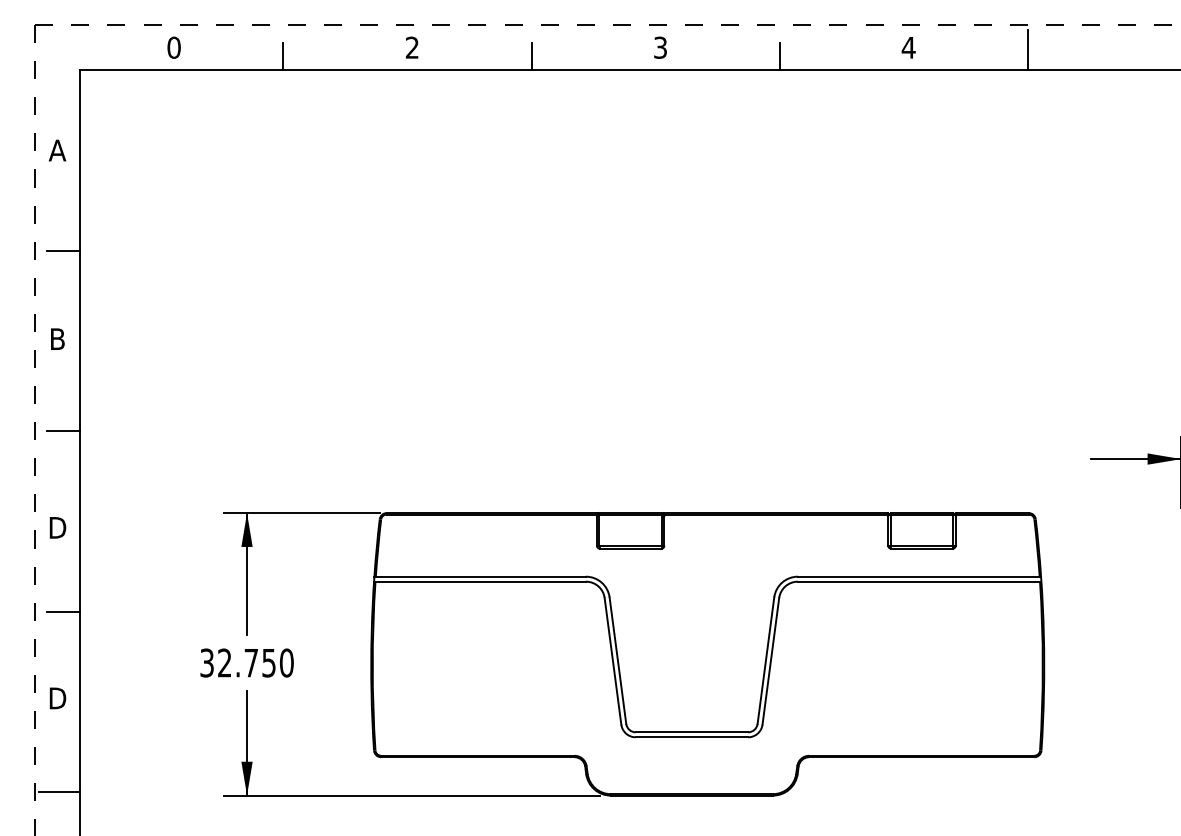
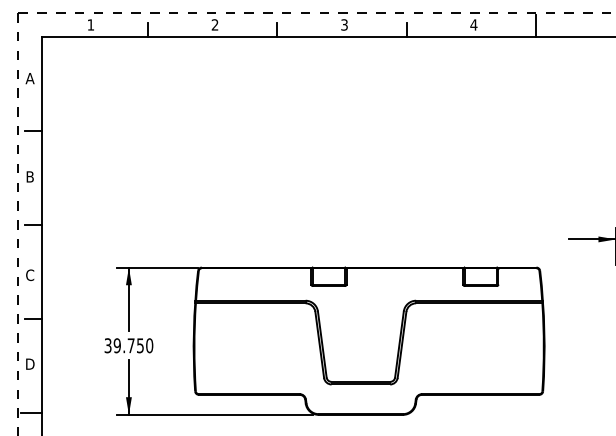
text: (173, 46) -> (90, 24), 0 -> 1
text: (58, 528) -> (30, 275), D -> C
text: (223, 662) -> (116, 345), 32.750 -> 39.750

